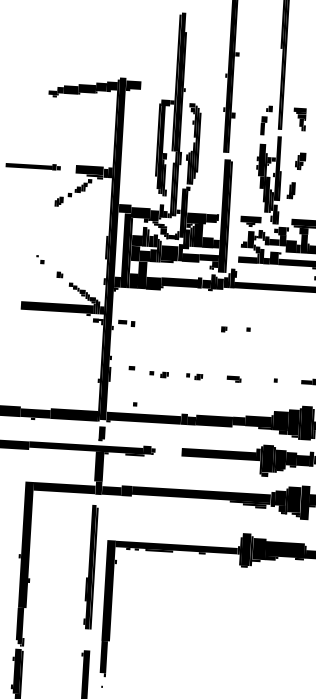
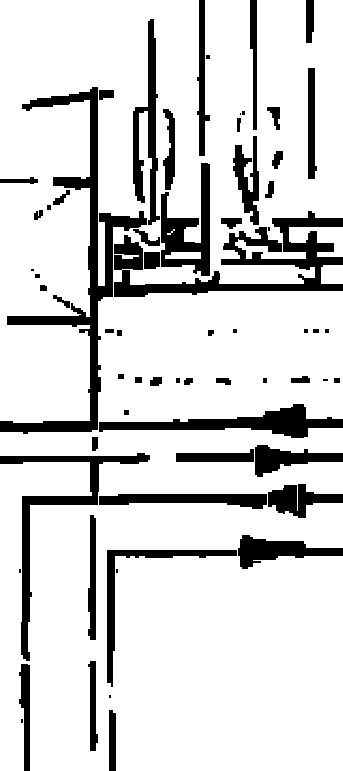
part: (266, 119) -> (240, 120), size x0.7
part: (40, 259) -> (35, 273), moved
part: (159, 374) -> (148, 381), size x1.4

